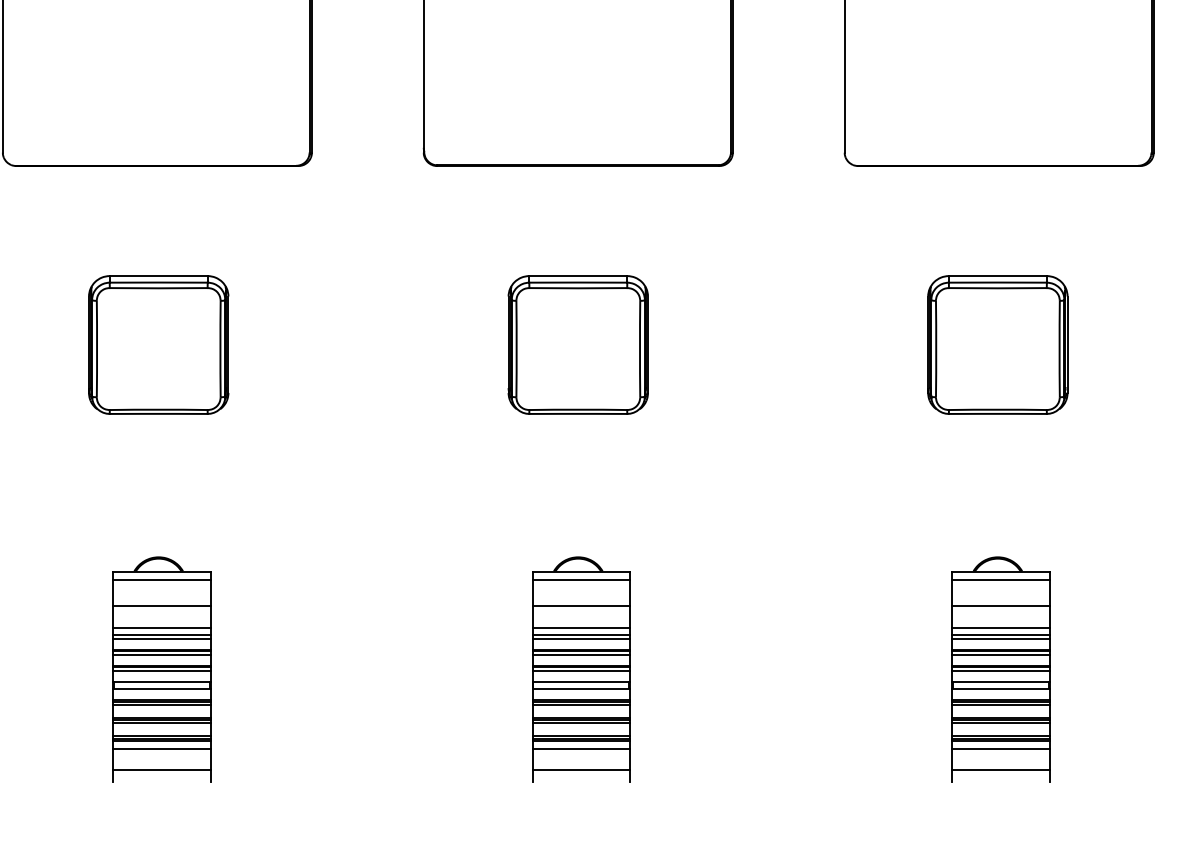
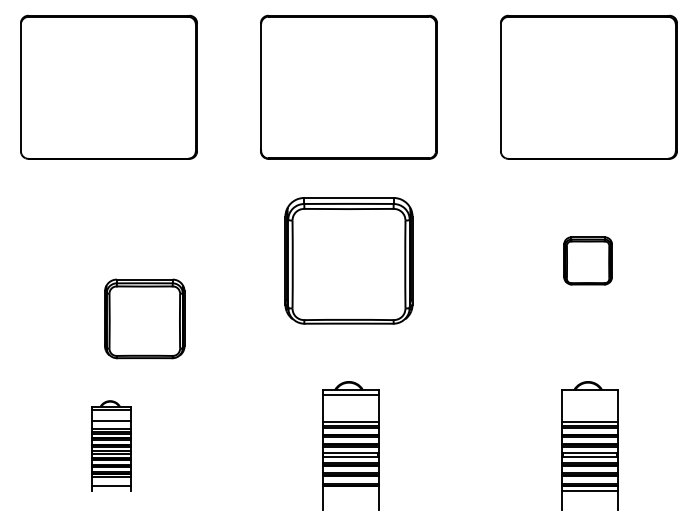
part: (158, 344) -> (144, 318), moved
part: (577, 344) -> (348, 260), size x1.6
part: (996, 344) -> (587, 260), size x0.6
line: (1000, 579) -> (589, 394), removed
line: (580, 605) -> (350, 409), removed
line: (1000, 605) -> (589, 409), removed
part: (161, 668) -> (111, 445), size x0.7
line: (580, 747) -> (350, 490), removed
line: (580, 768) -> (350, 502), removed
line: (1000, 768) -> (589, 502), removed

